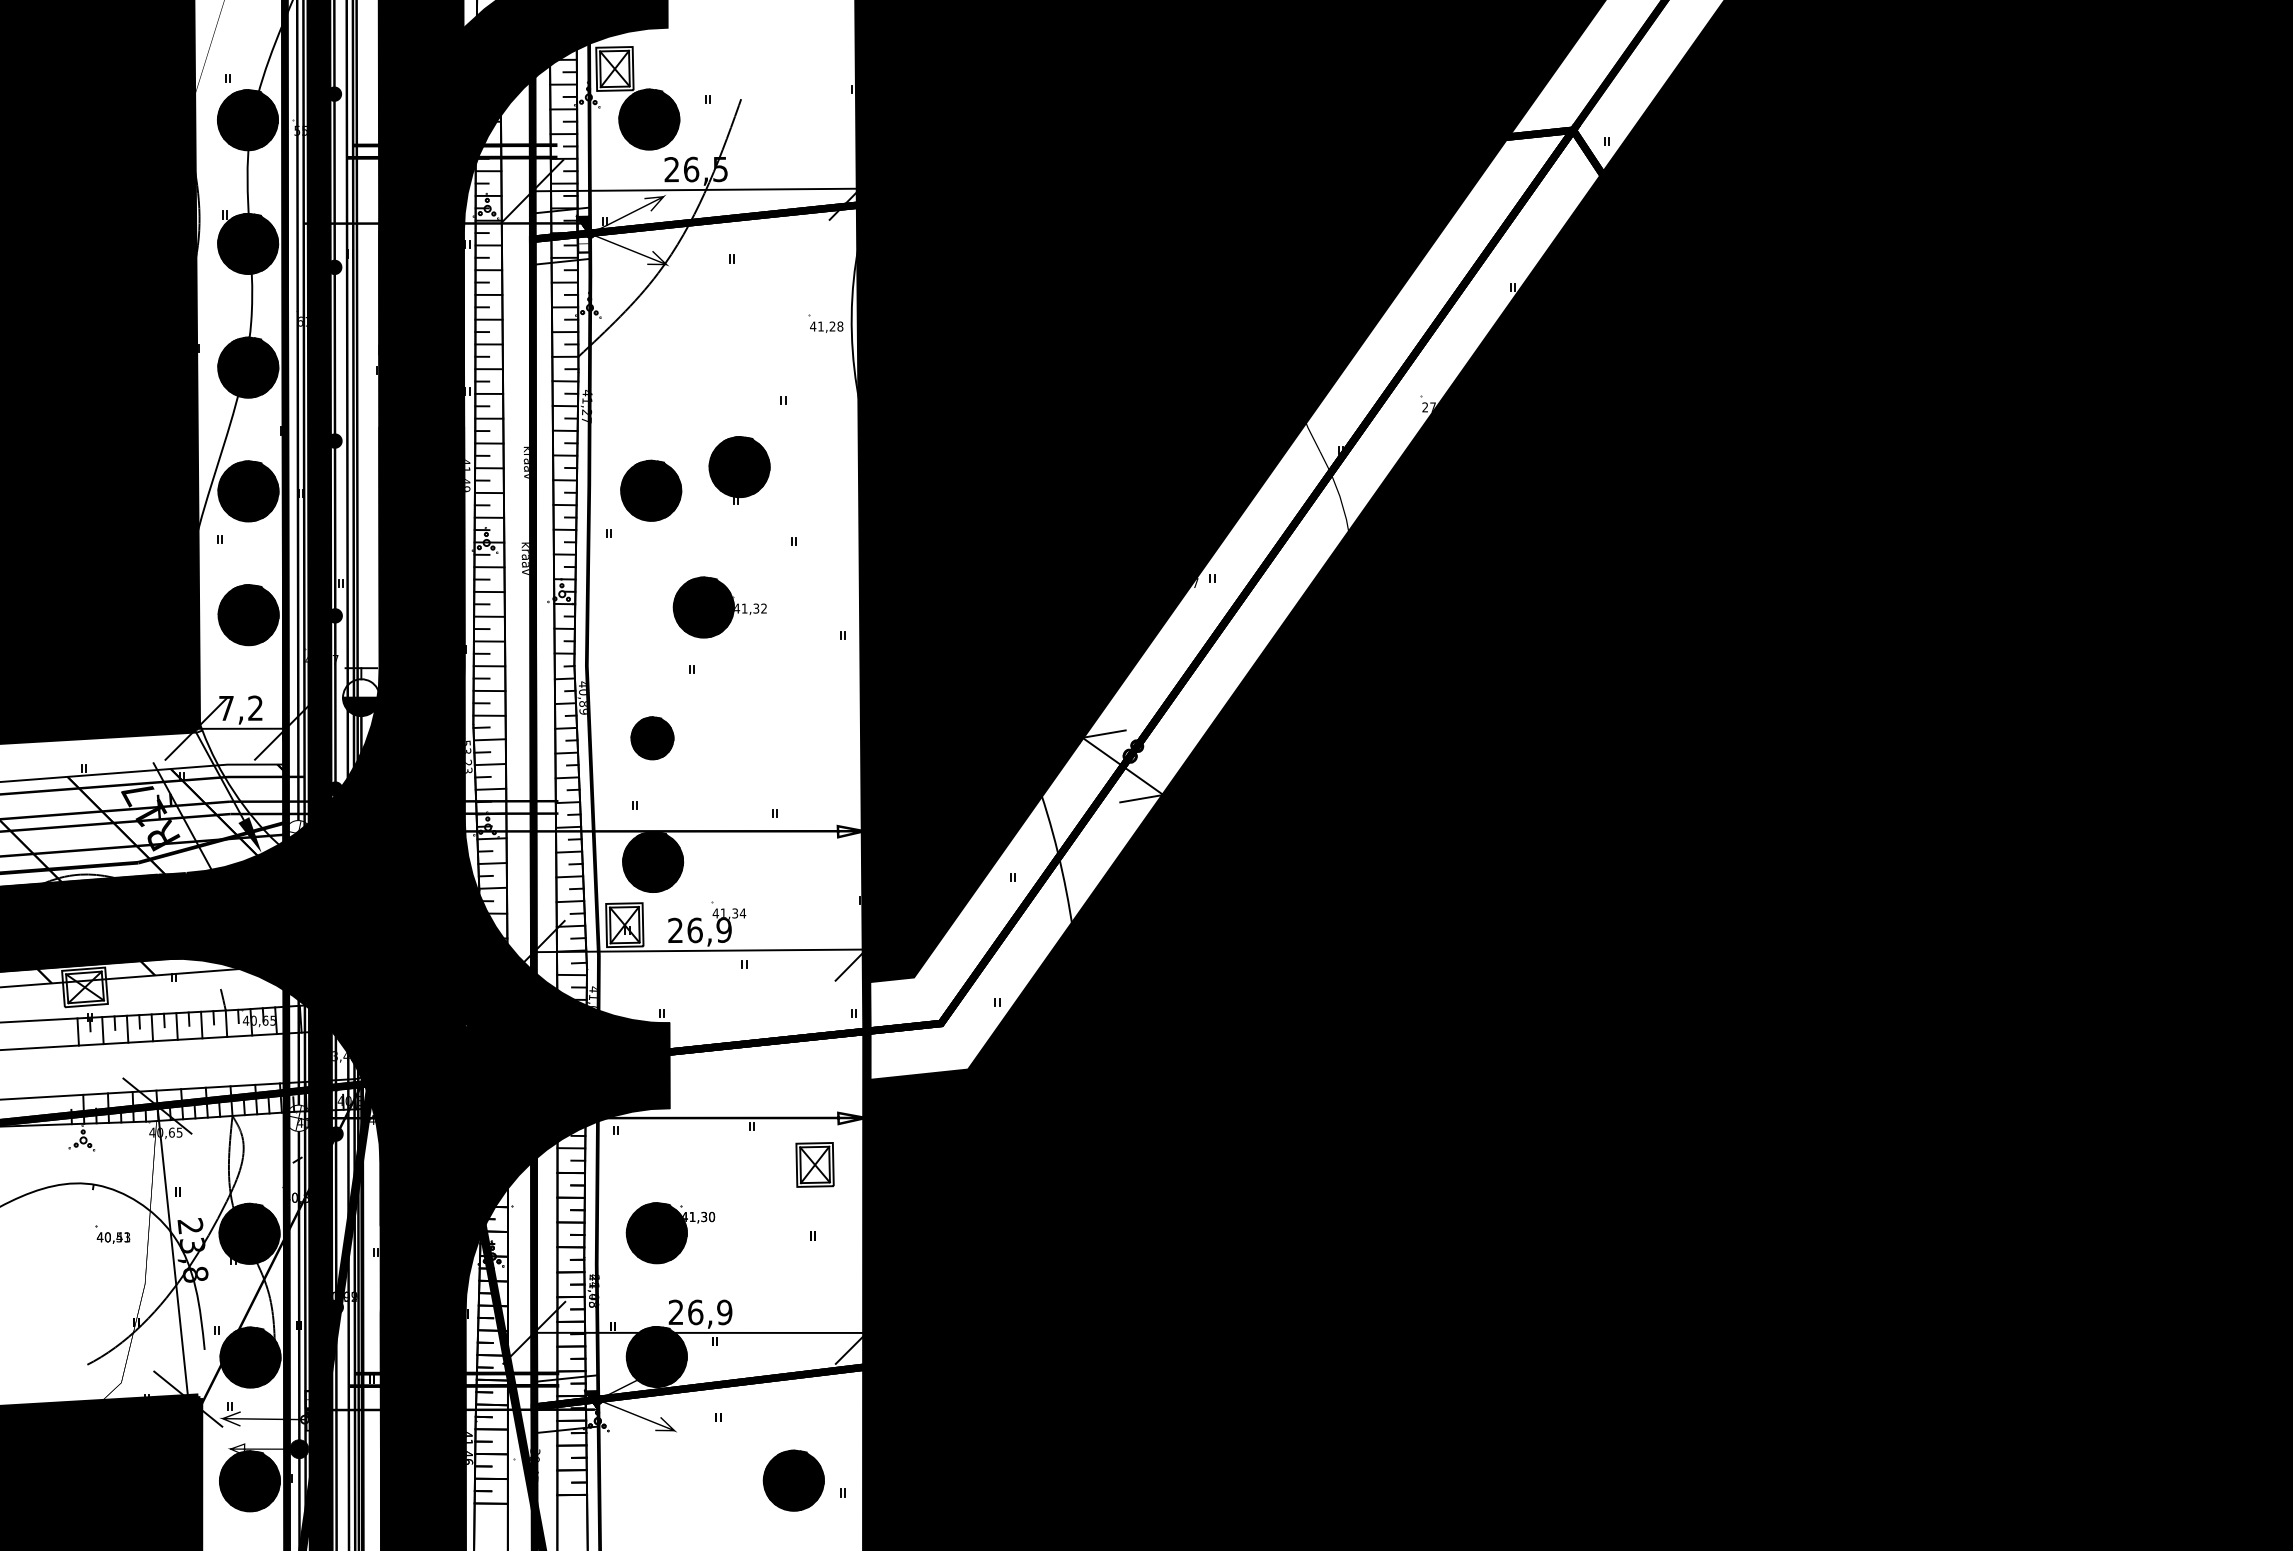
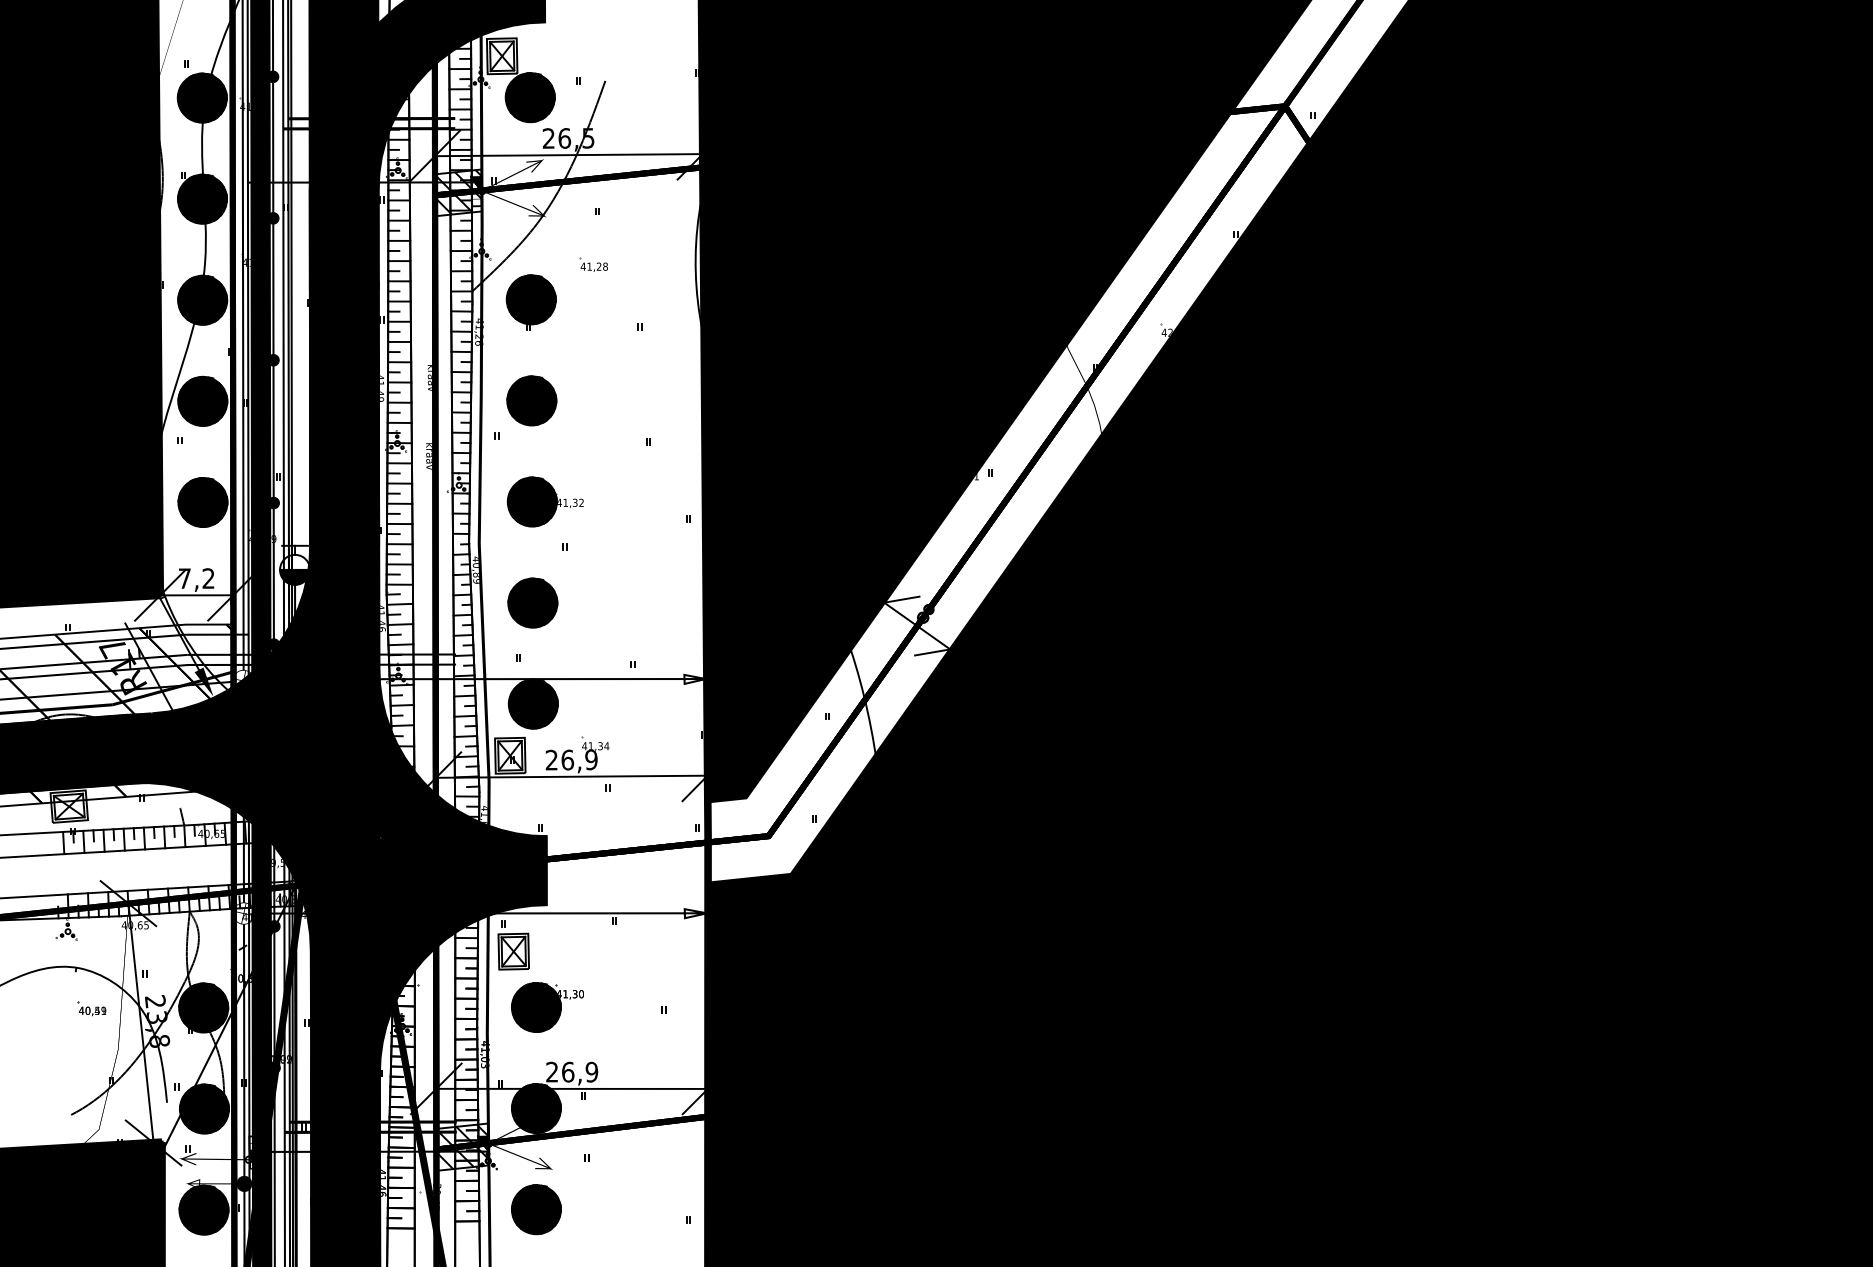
text: (300, 130) -> (245, 106), 55,25 -> 41,05
hatch: (561, 235) -> (458, 192), added
text: (300, 321) -> (245, 262), 61,19 -> 41,00
part: (825, 323) -> (593, 264), moved
text: (1428, 407) -> (1166, 332), 27,30 -> 42,08
text: (586, 420) -> (478, 343), 41,27 -> 41,26
part: (739, 470) -> (531, 302), moved
text: (1195, 582) -> (976, 475), 41,97 -> 41,91
part: (719, 607) -> (545, 501), moved
text: (335, 659) -> (273, 538), 41,07 -> 41,09
part: (652, 738) -> (532, 603), size x1.43
text: (468, 756) -> (382, 617), 53,23 -> 41,46
text: (340, 1056) -> (277, 863), 33,43 -> 39,59
part: (814, 1164) -> (513, 951), moved
text: (127, 1237) -> (103, 1010), 40,43 -> 40,49
text: (594, 1290) -> (485, 1054), 24,48 -> 41,03
hatch: (566, 1403) -> (462, 1146), added
part: (793, 1480) -> (536, 1209), moved

